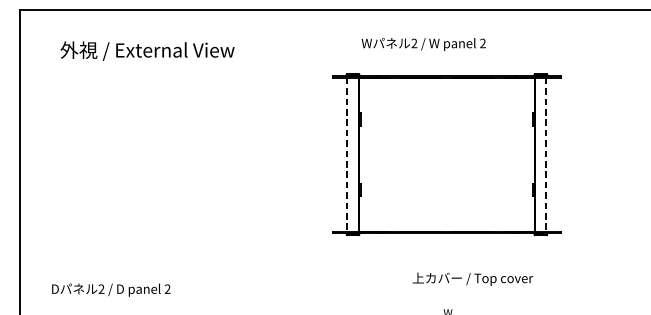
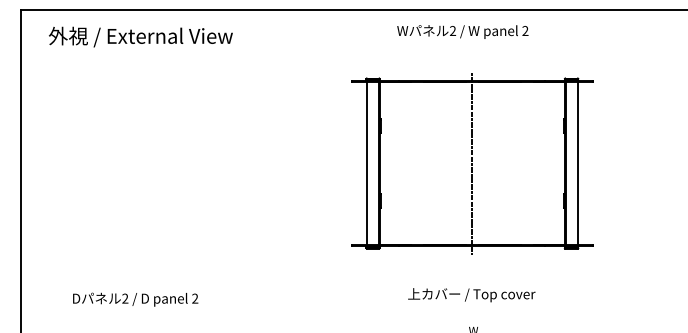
text: (423, 43) -> (462, 31), moved
text: (147, 50) -> (140, 36), moved
line: (447, 154) -> (472, 163), added
line: (347, 155) -> (367, 164), dashed -> solid
line: (546, 155) -> (577, 164), dashed -> solid
text: (472, 279) -> (471, 295), moved
text: (111, 289) -> (135, 299), moved

